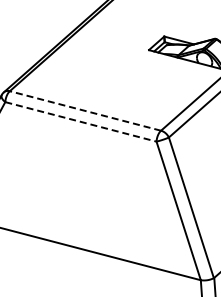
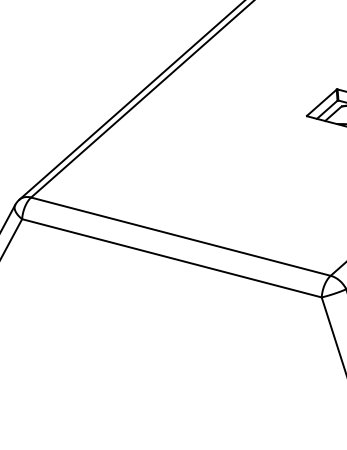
line: (84, 110) -> (179, 235), dashed -> solid
line: (81, 122) -> (173, 259), dashed -> solid

